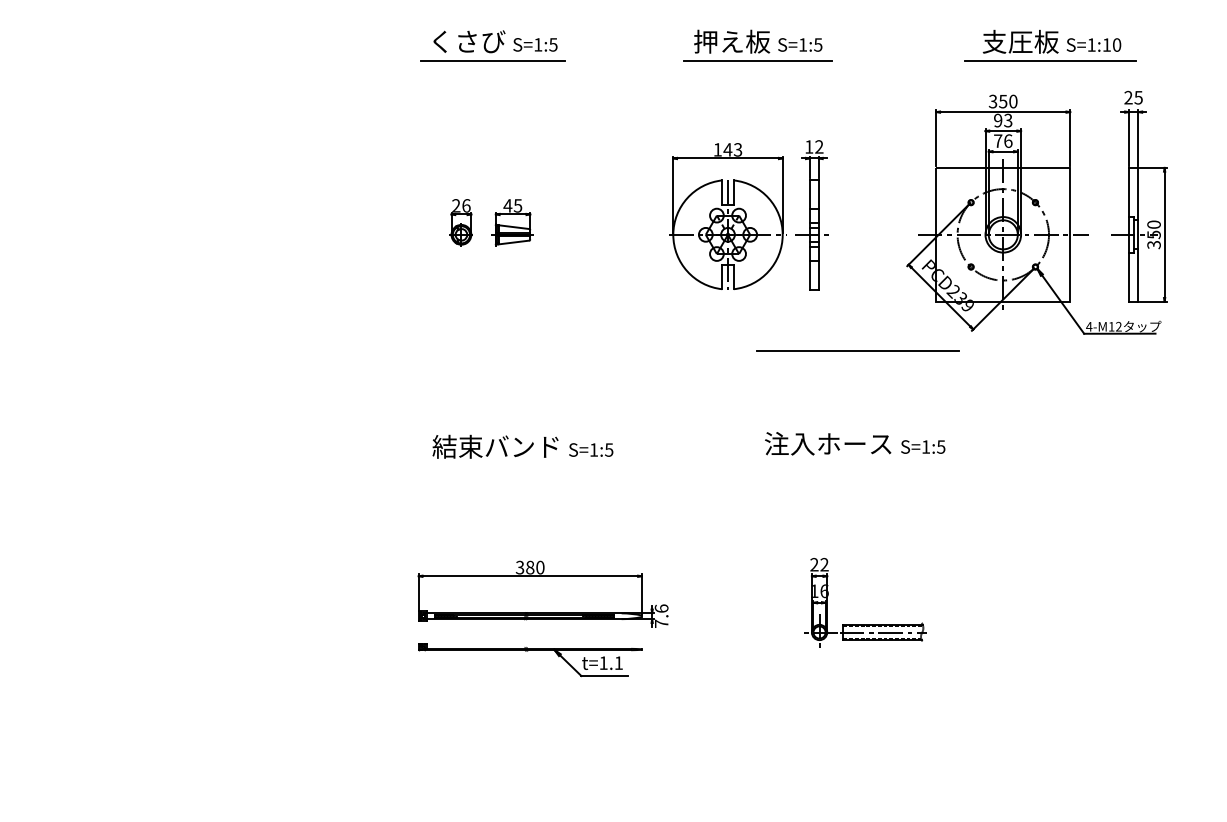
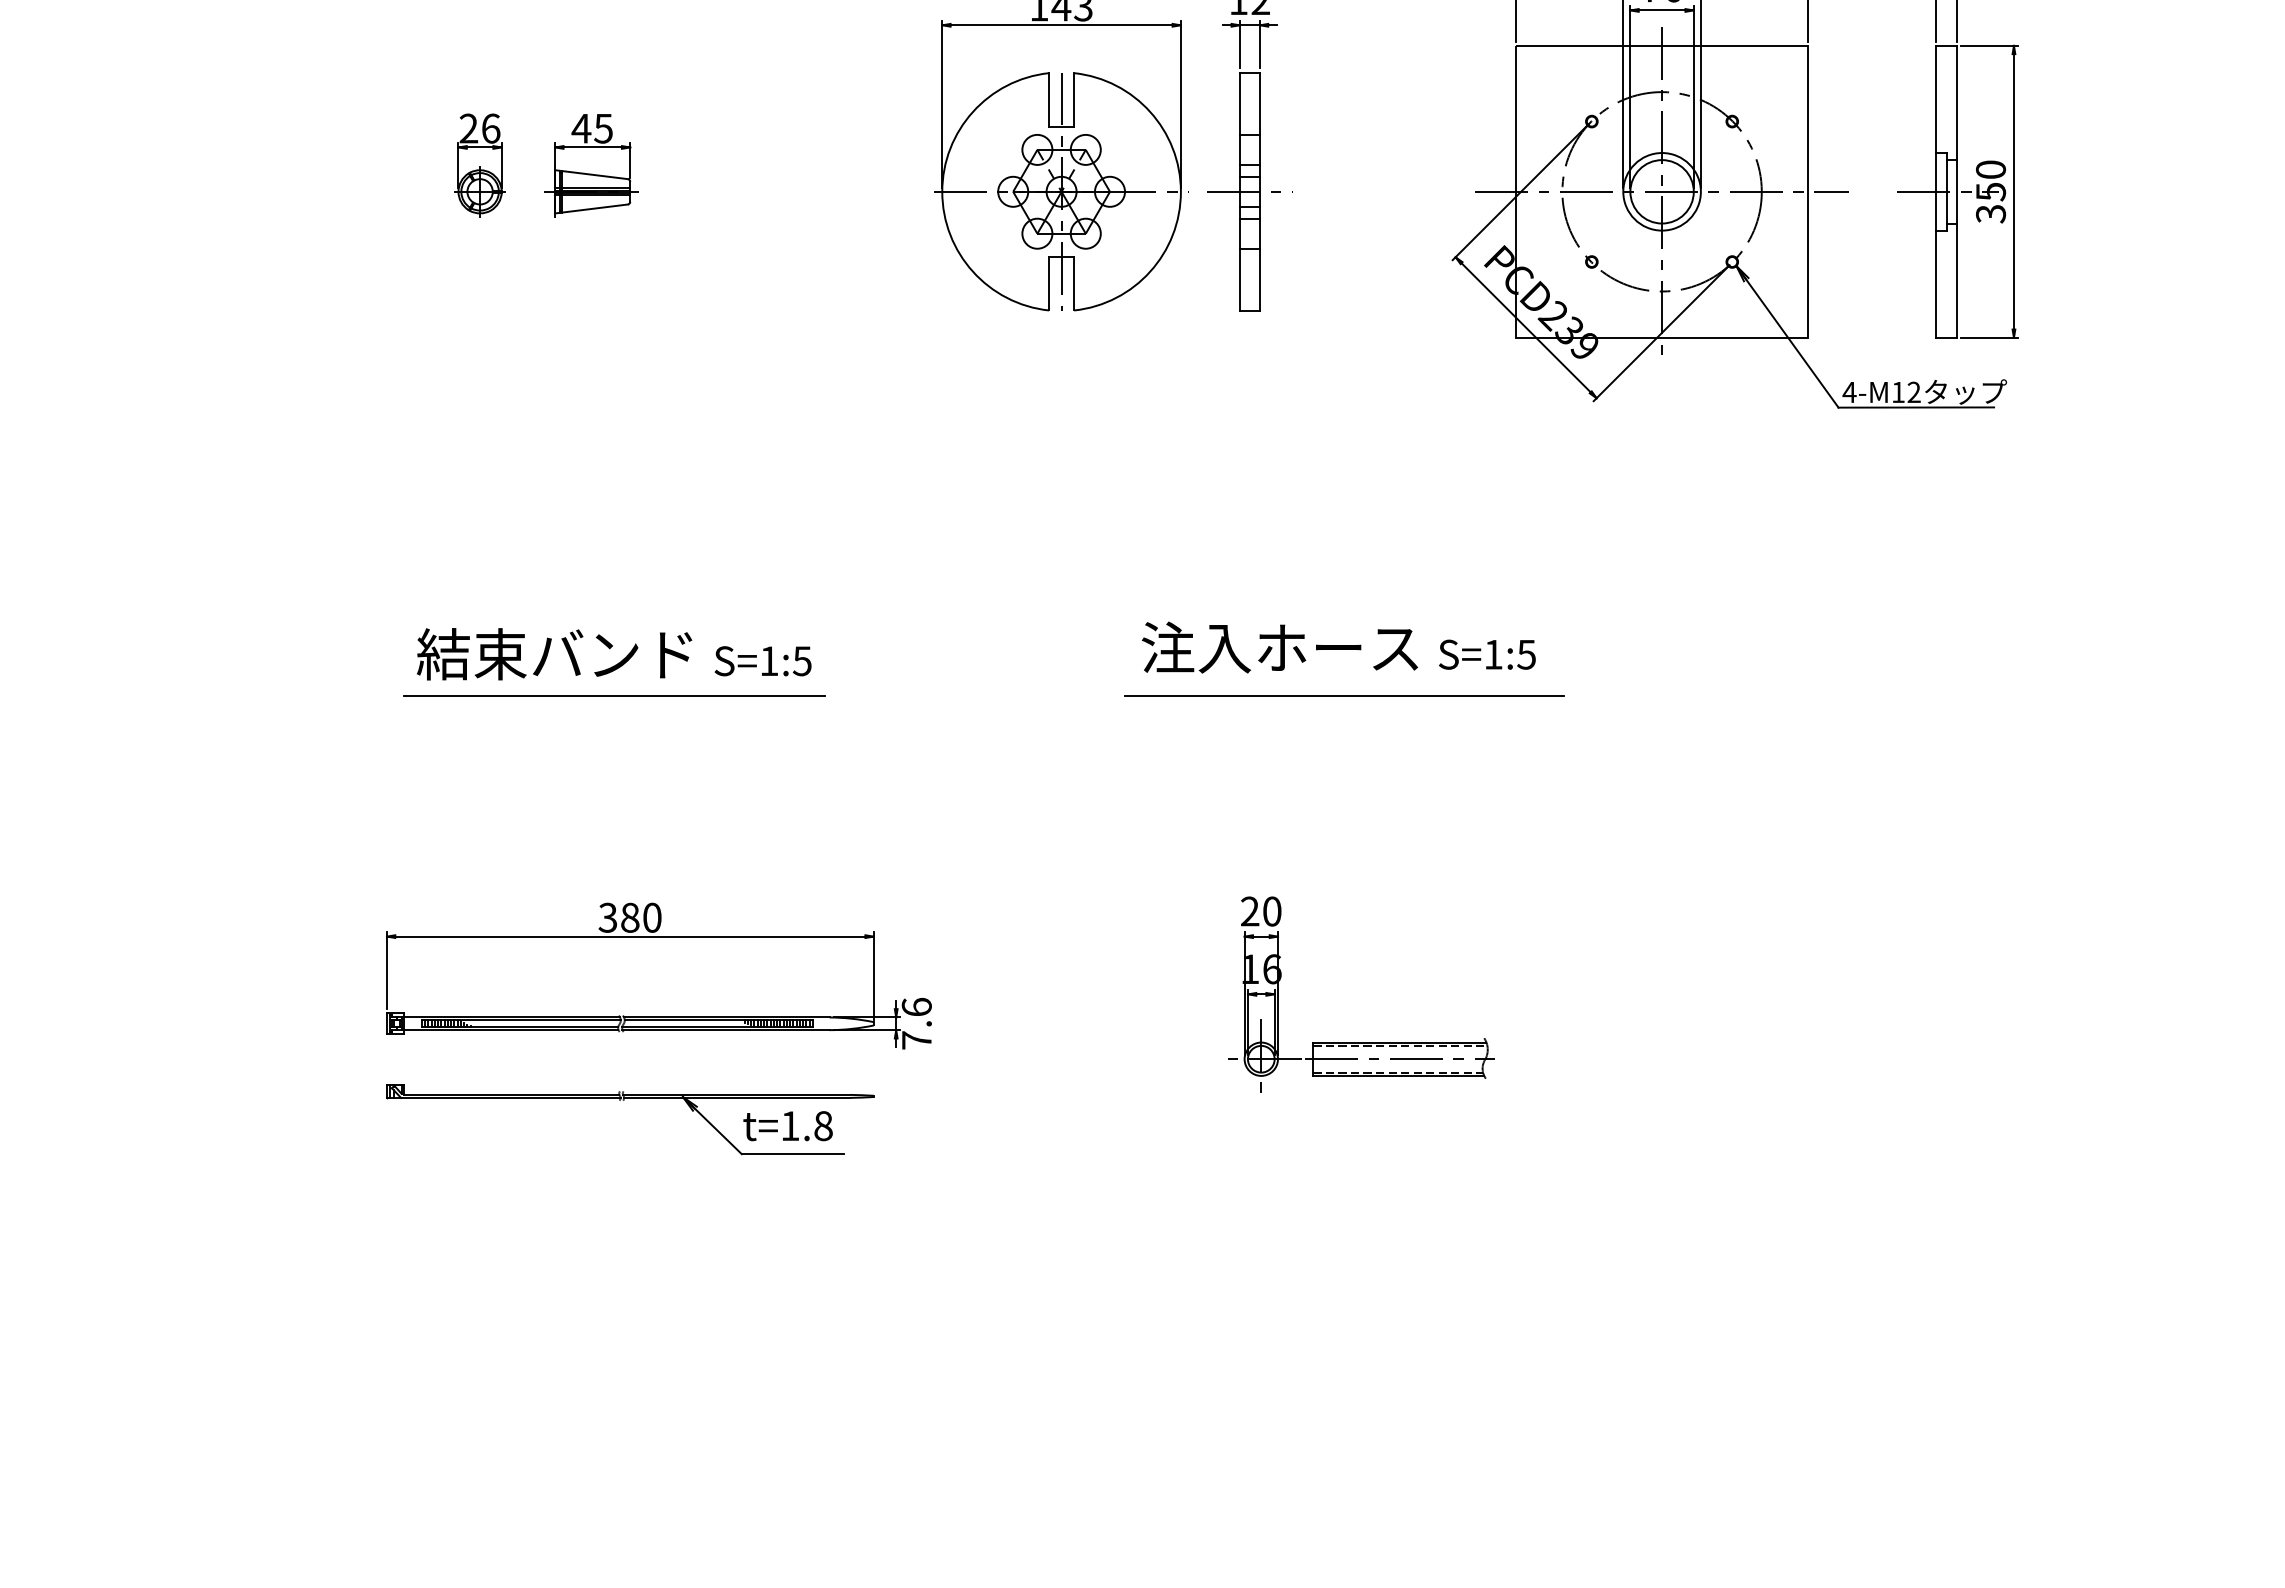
line: (857, 350) -> (1344, 694), moved
line: (522, 466) -> (613, 697), added
text: (824, 564) -> (1272, 910), 22 -> 20
text: (618, 662) -> (822, 1124), t=1.1 -> t=1.8

